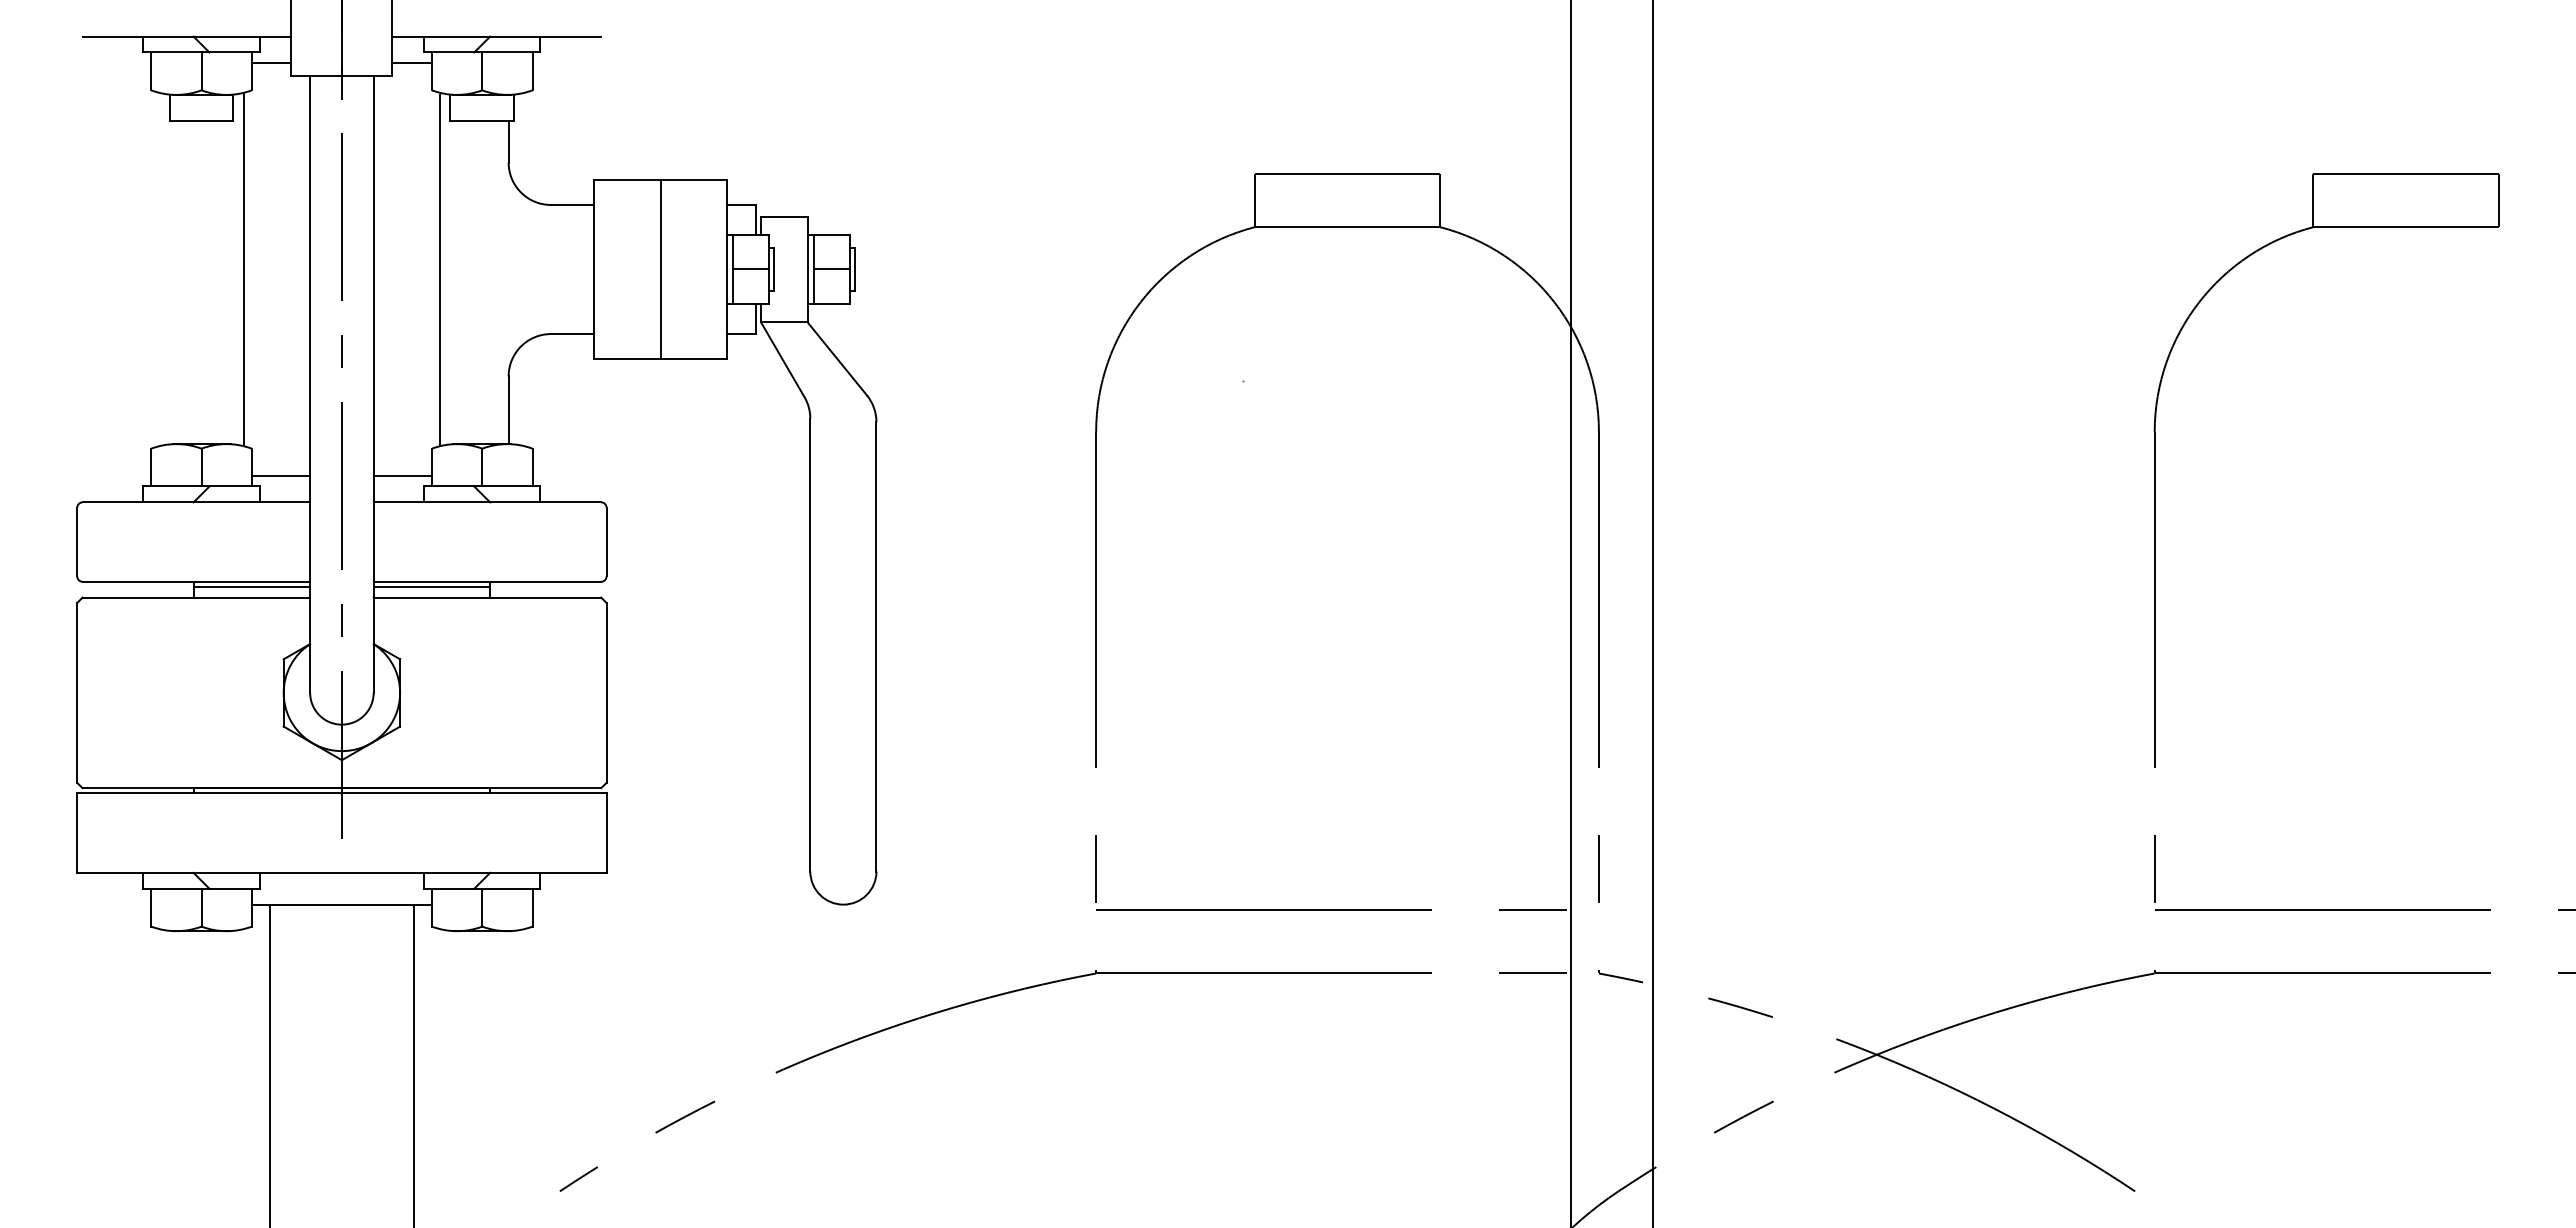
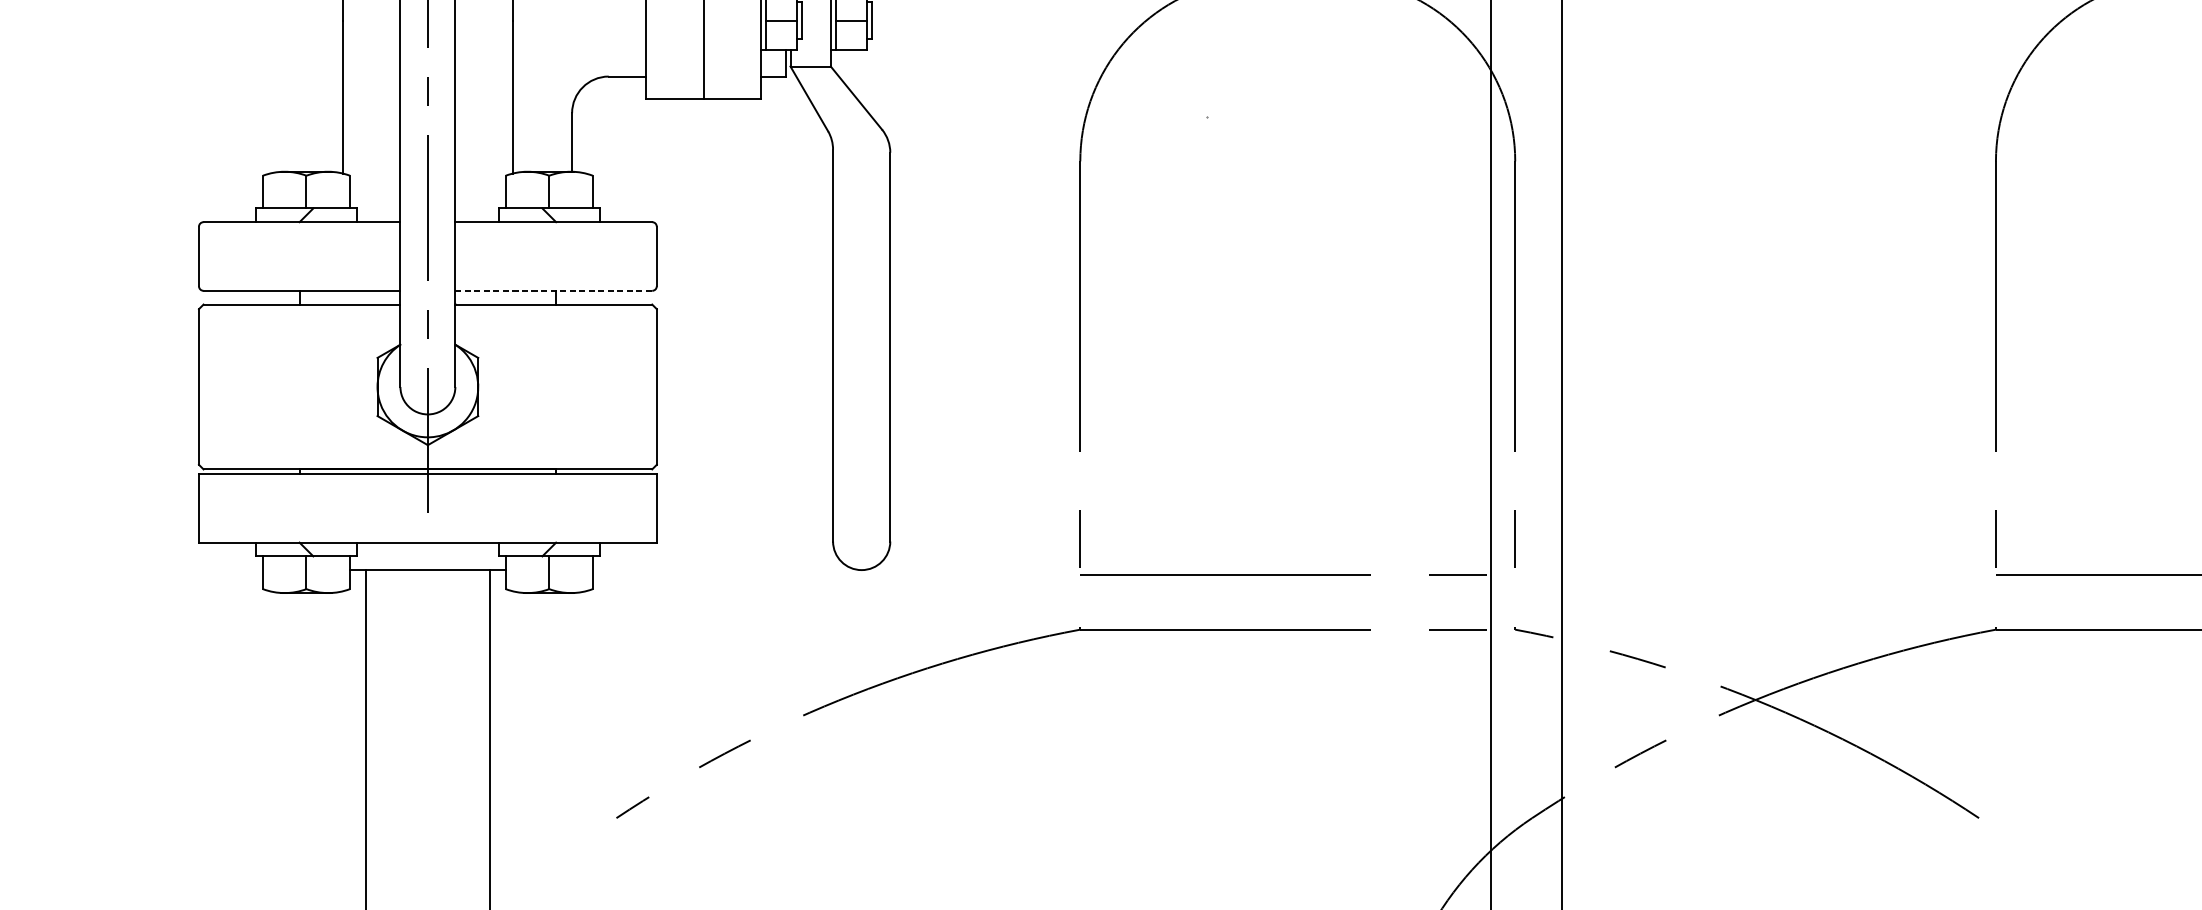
line: (280, 475) -> (374, 198), removed
line: (402, 475) -> (480, 198), removed
line: (487, 581) -> (553, 290), solid -> dashed
line: (251, 587) -> (349, 295), removed
line: (431, 587) -> (505, 295), removed

